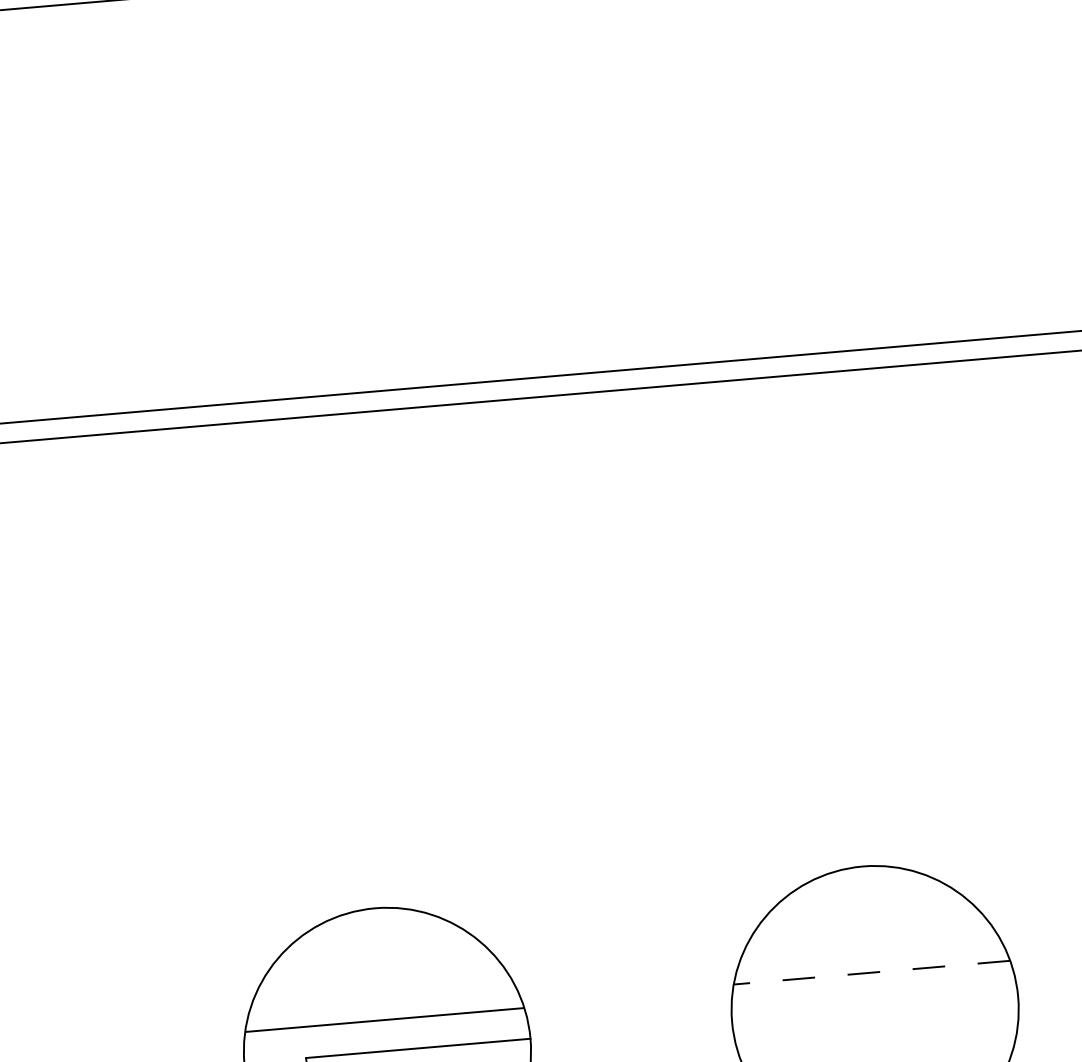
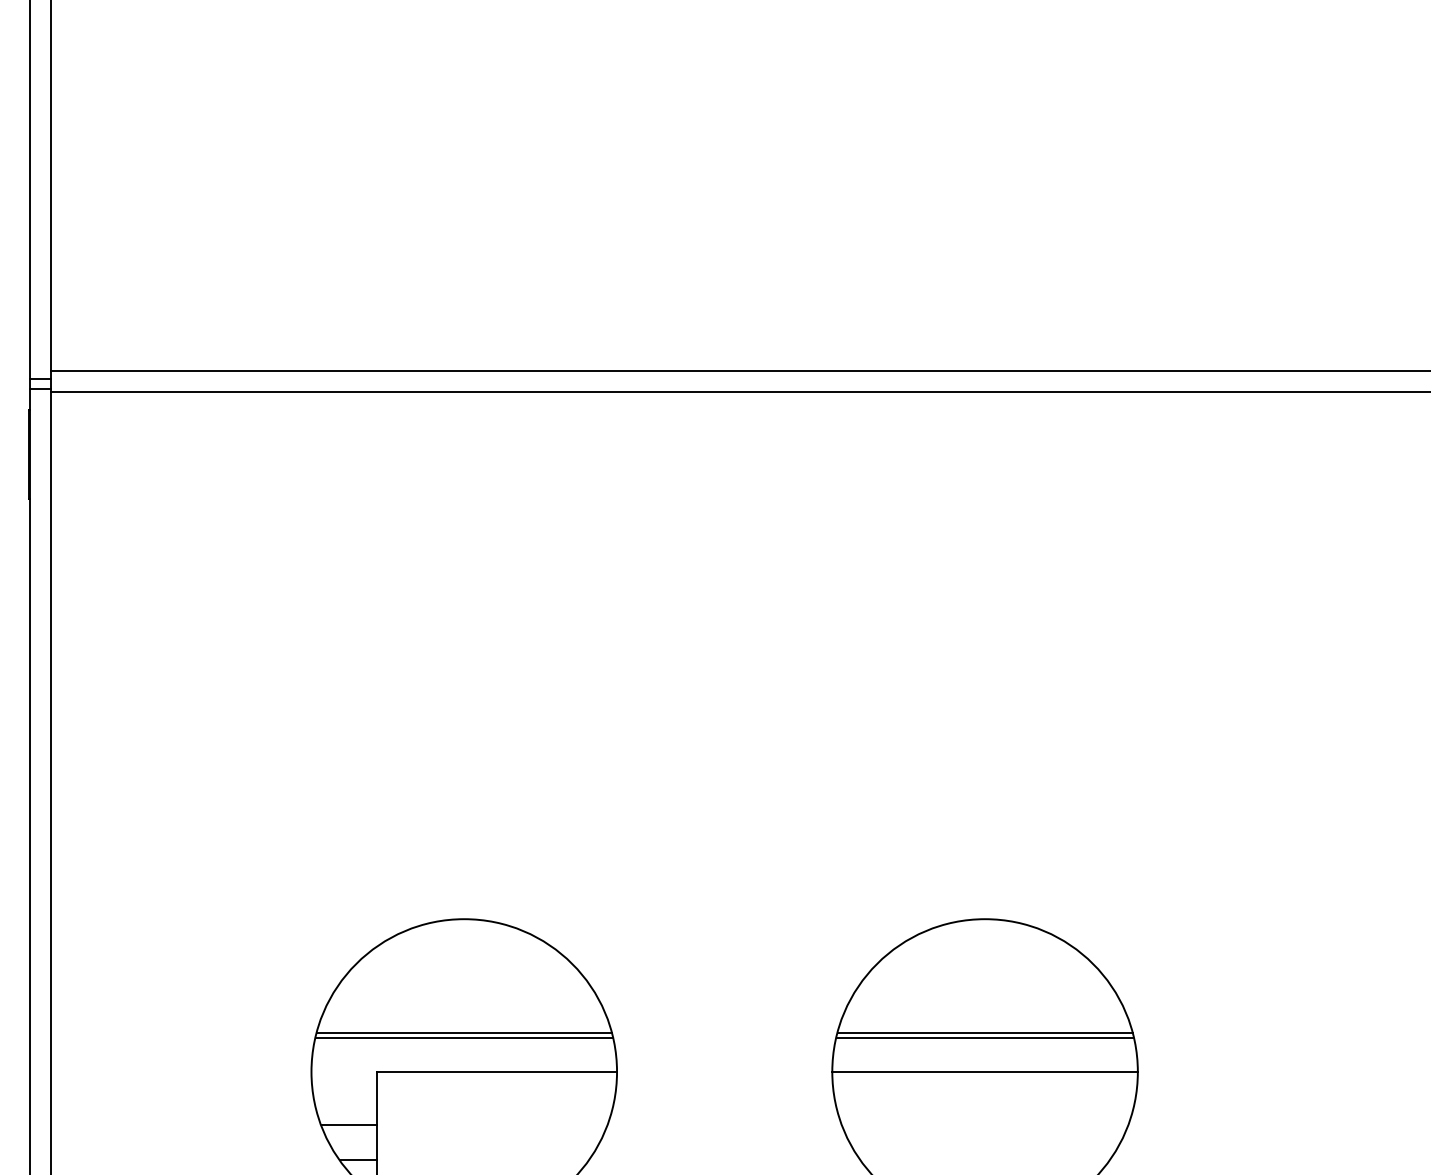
line: (872, 972) -> (985, 1032), dashed -> solid
line: (871, 978) -> (984, 1038), added
line: (874, 1009) -> (984, 1071), added
line: (383, 1014) -> (463, 1032), added

